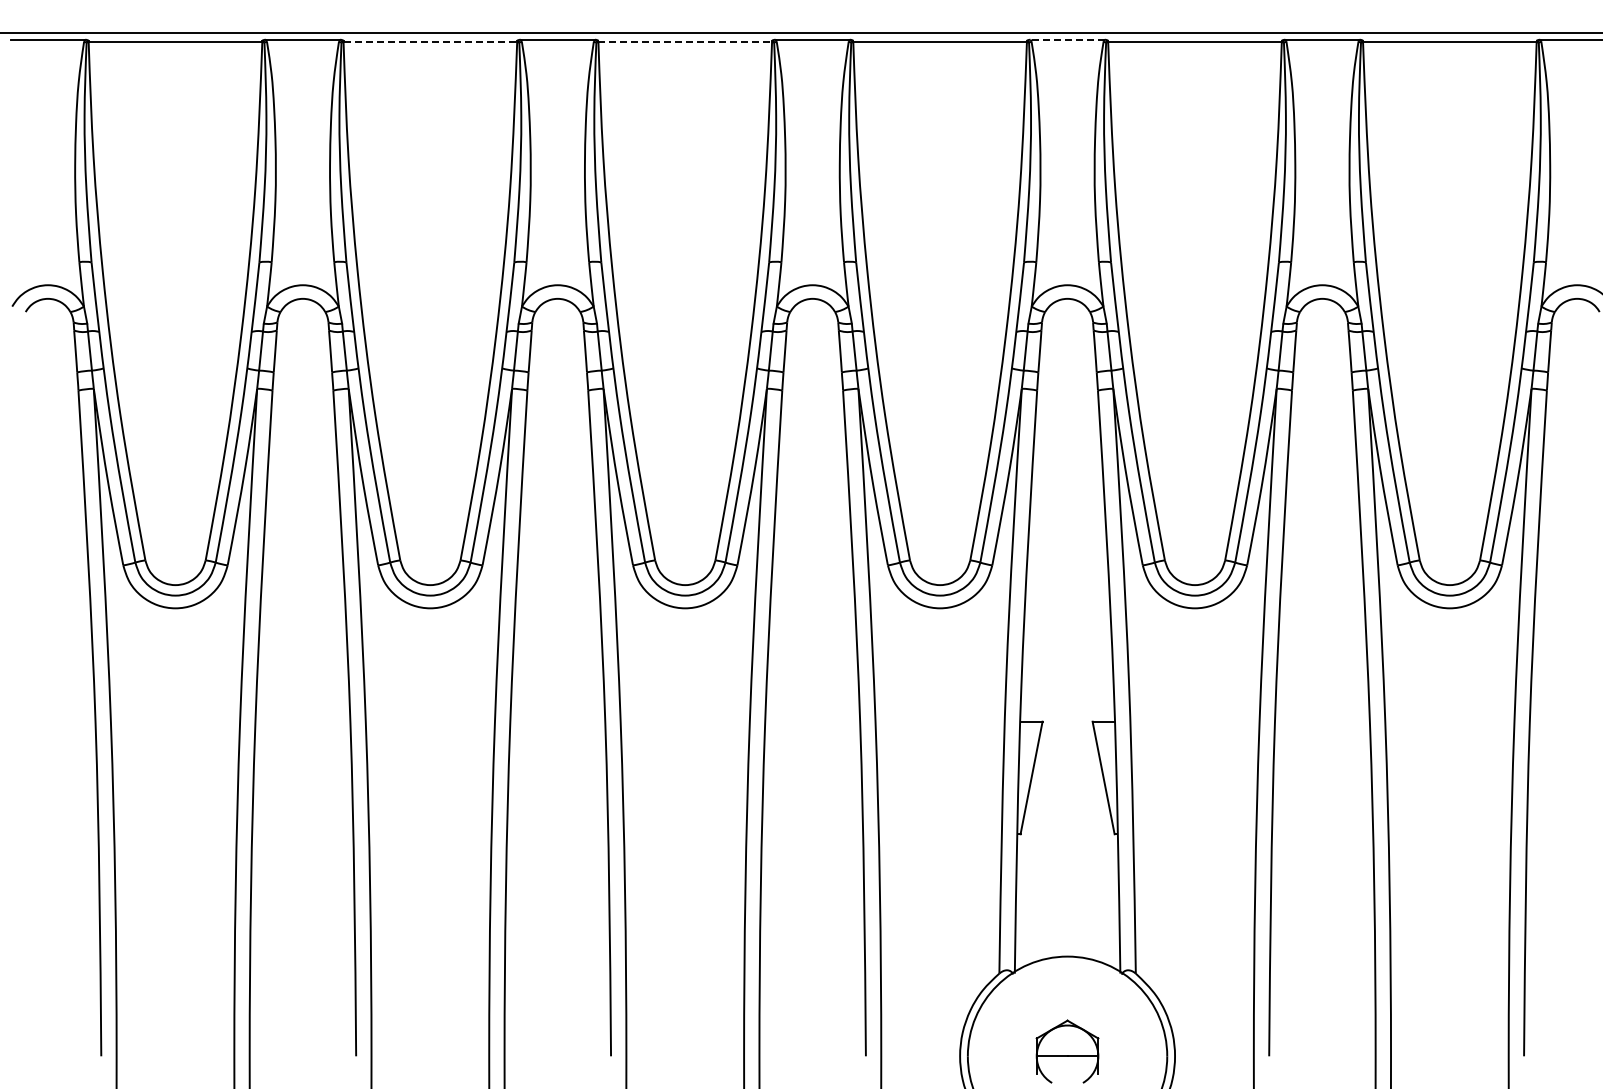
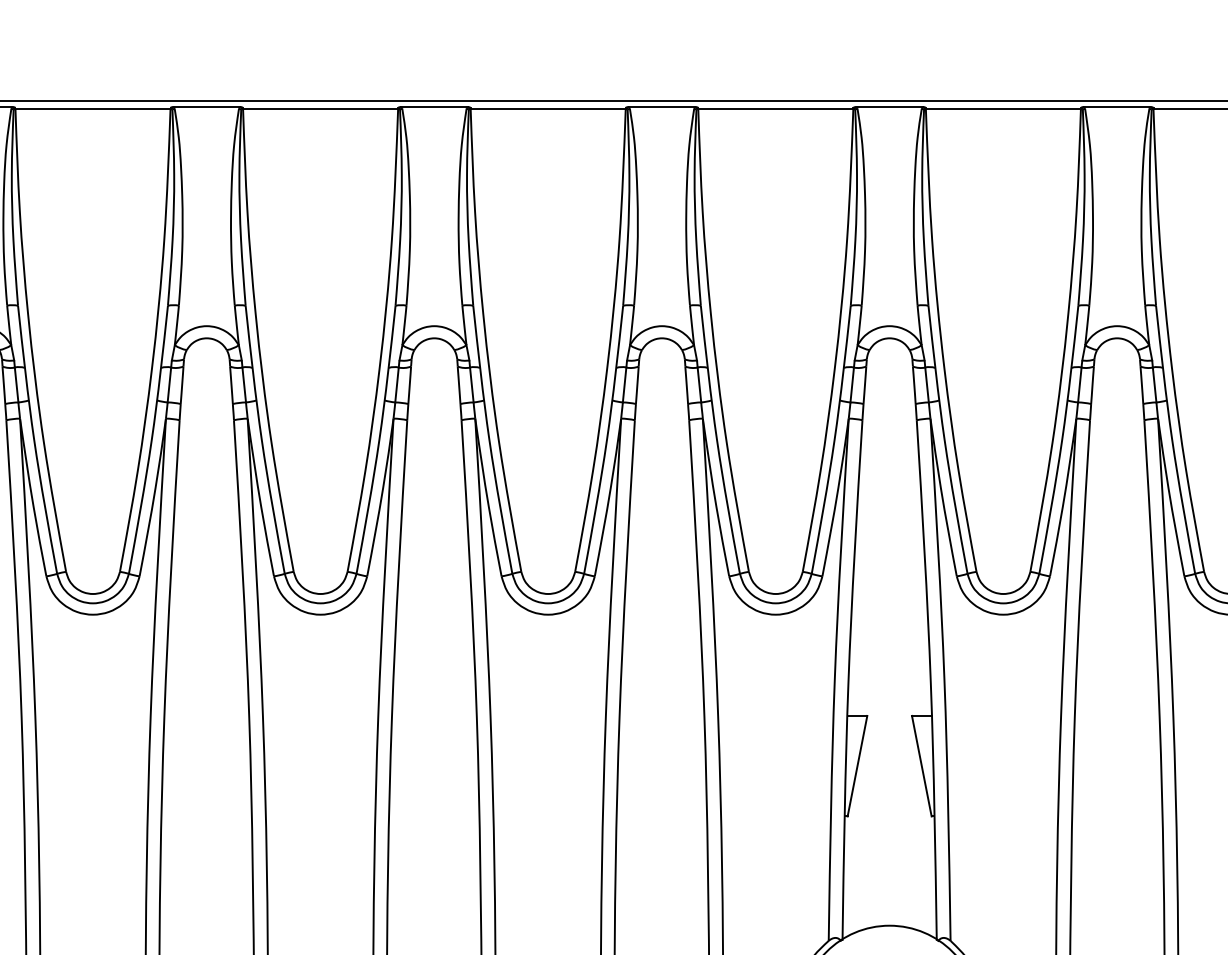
line: (1067, 39) -> (889, 106), dashed -> solid
line: (430, 42) -> (320, 109), dashed -> solid
line: (685, 42) -> (548, 109), dashed -> solid

